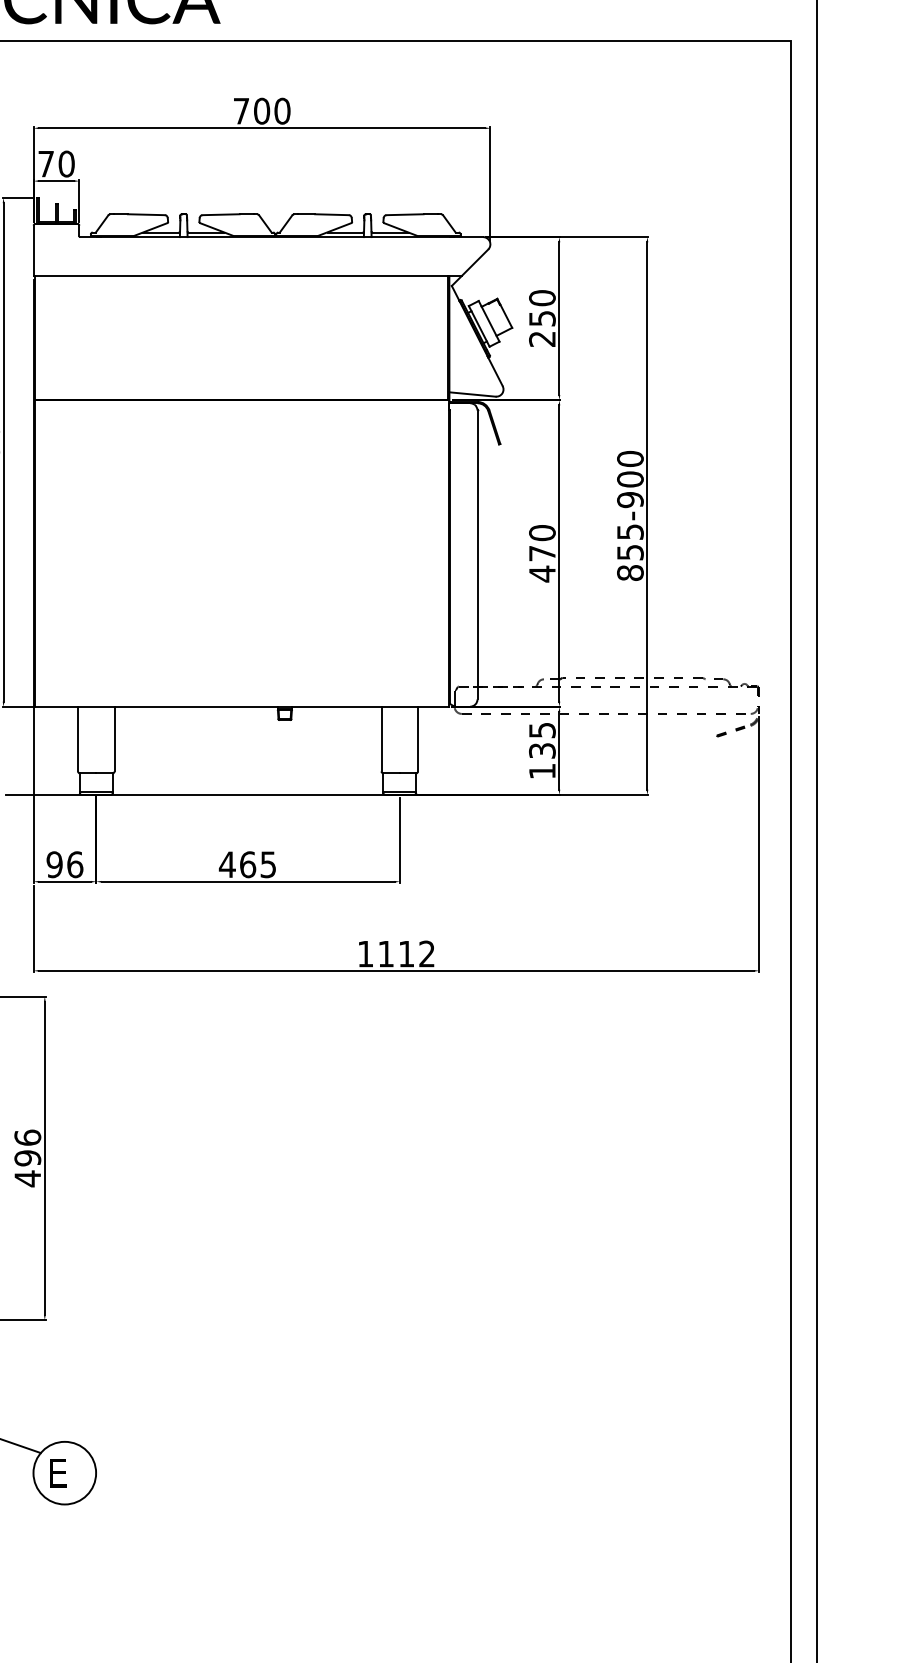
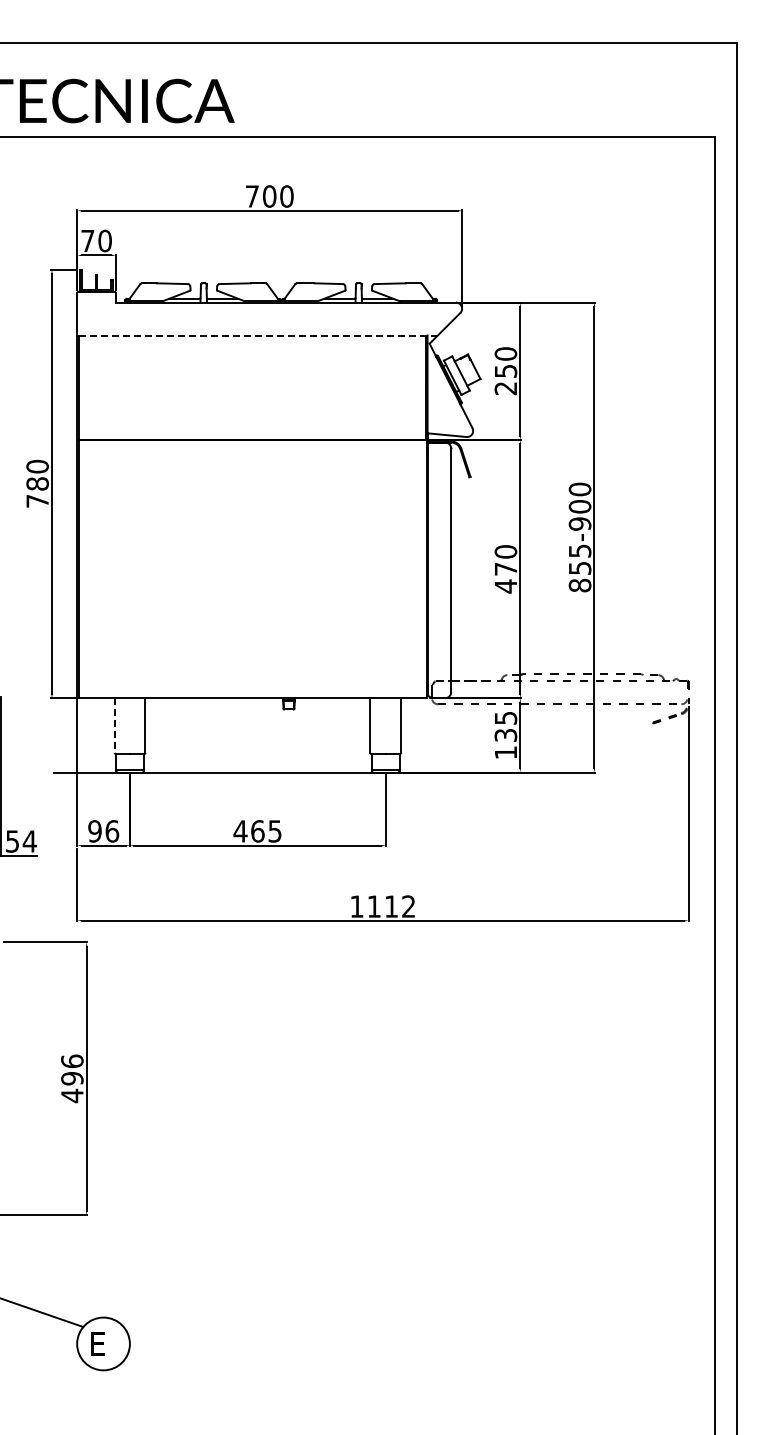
line: (247, 276) -> (257, 335), solid -> dashed
line: (77, 740) -> (114, 726), solid -> dashed

